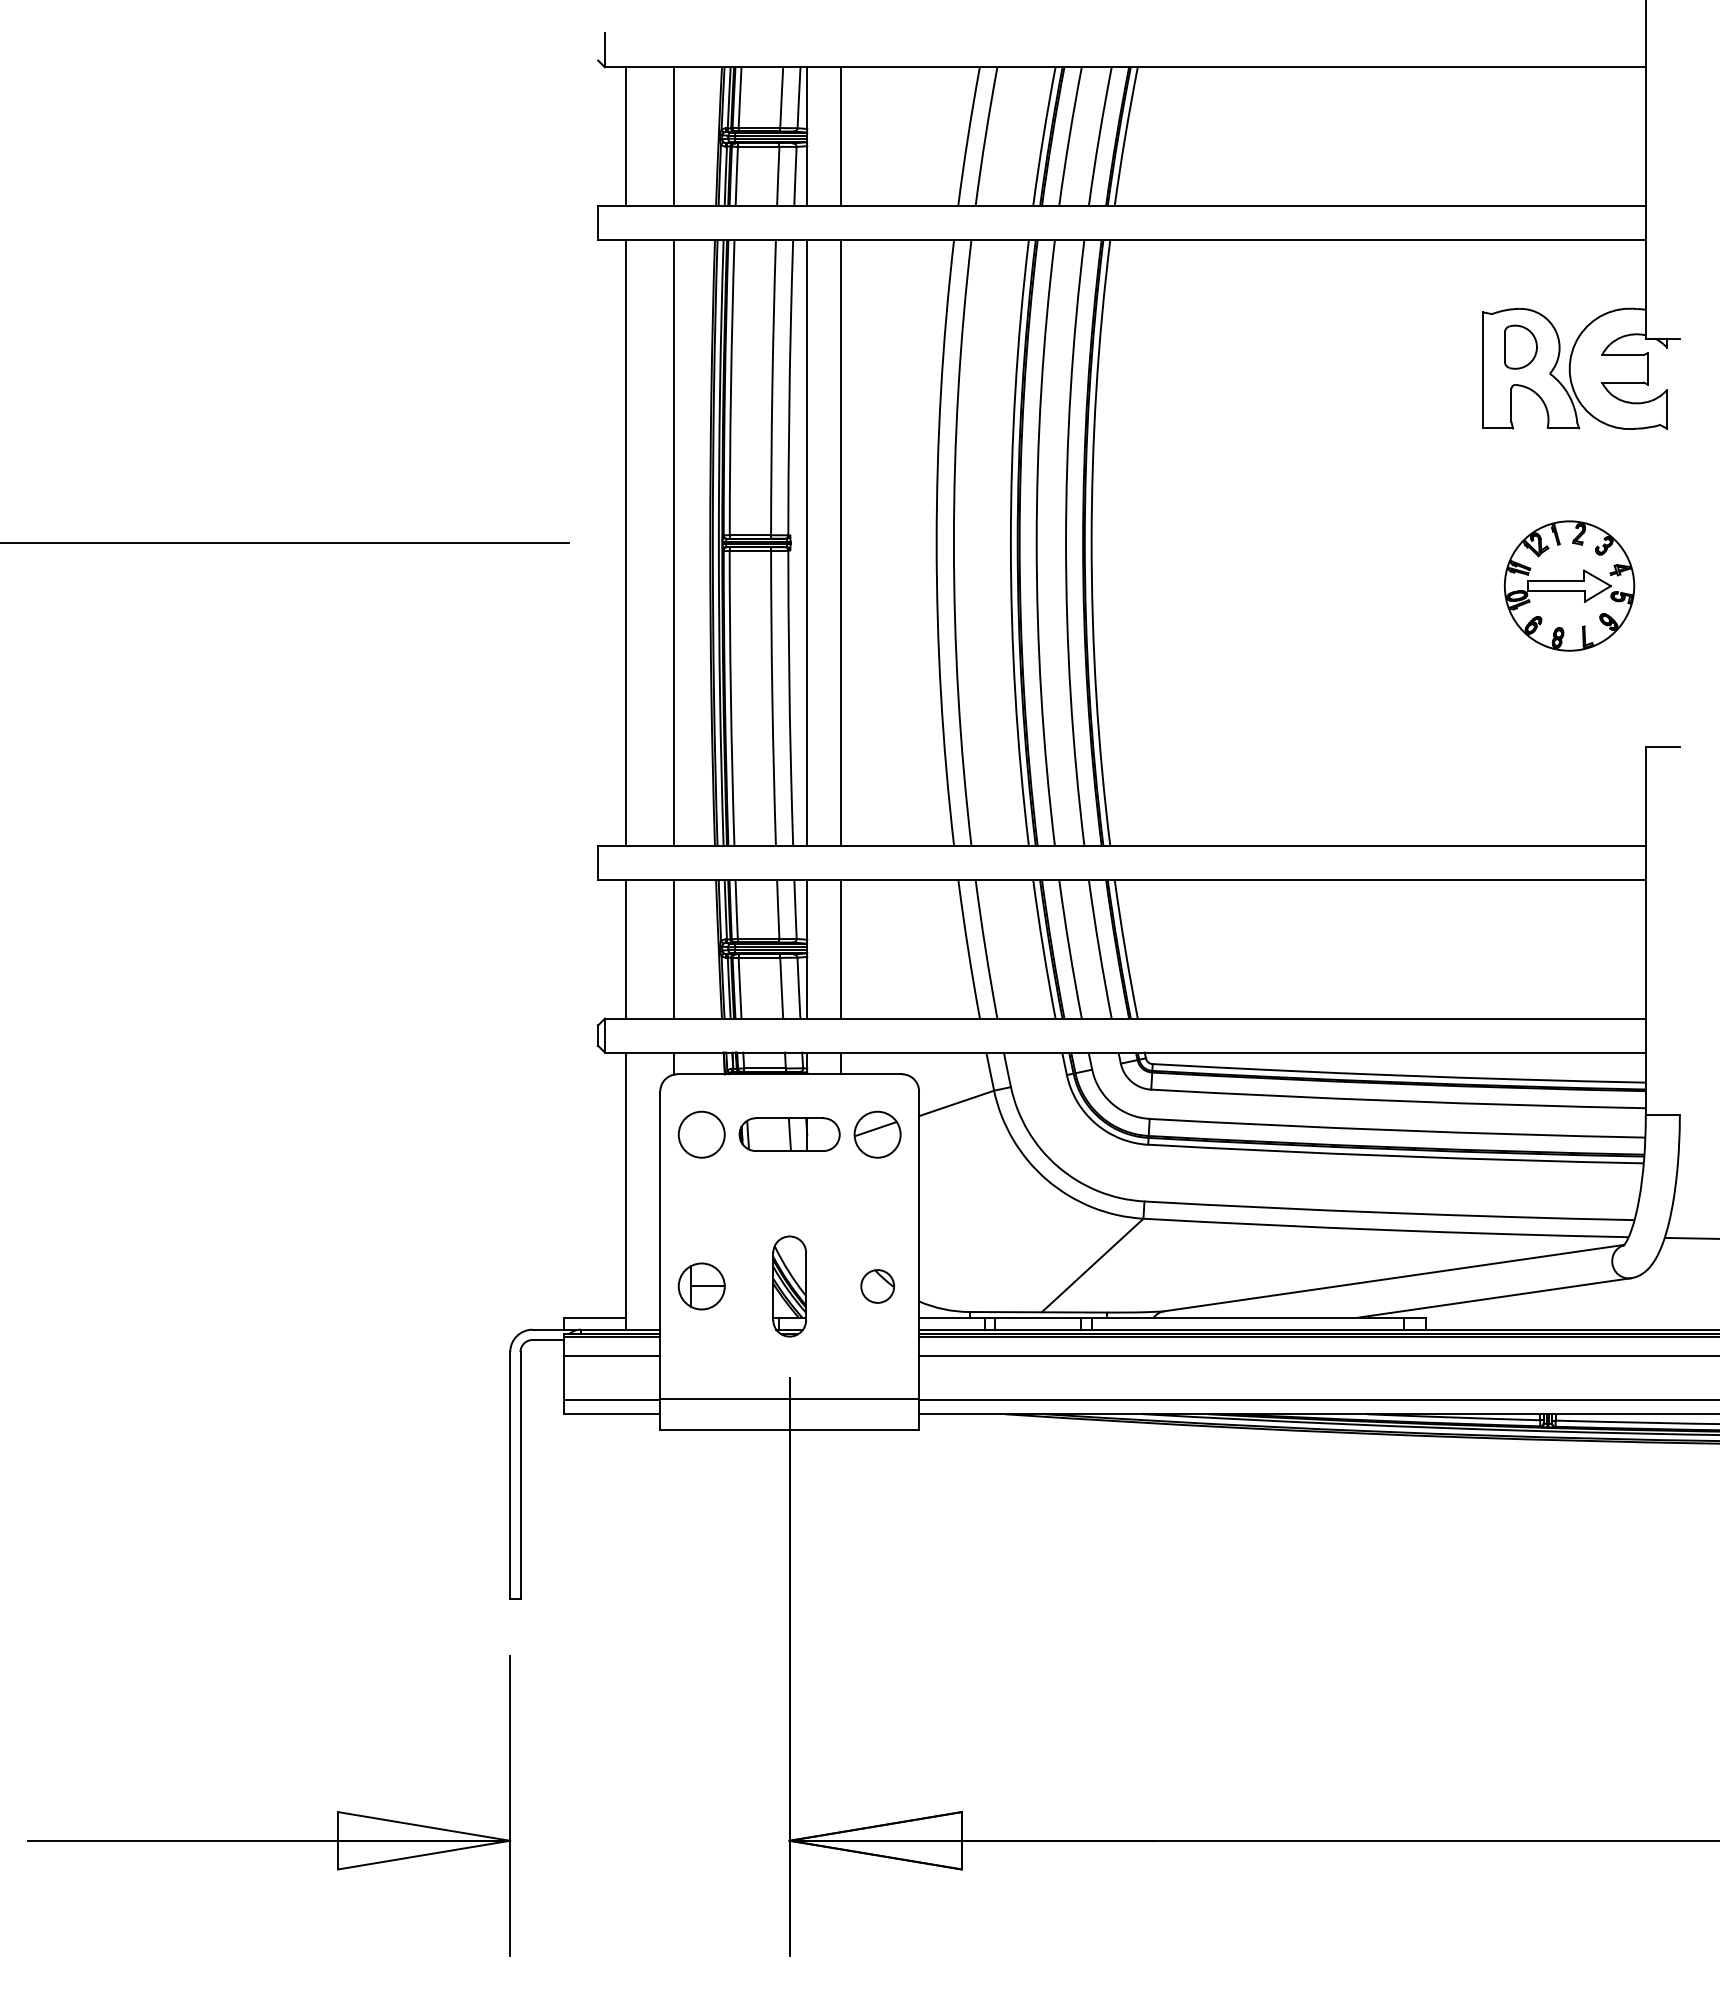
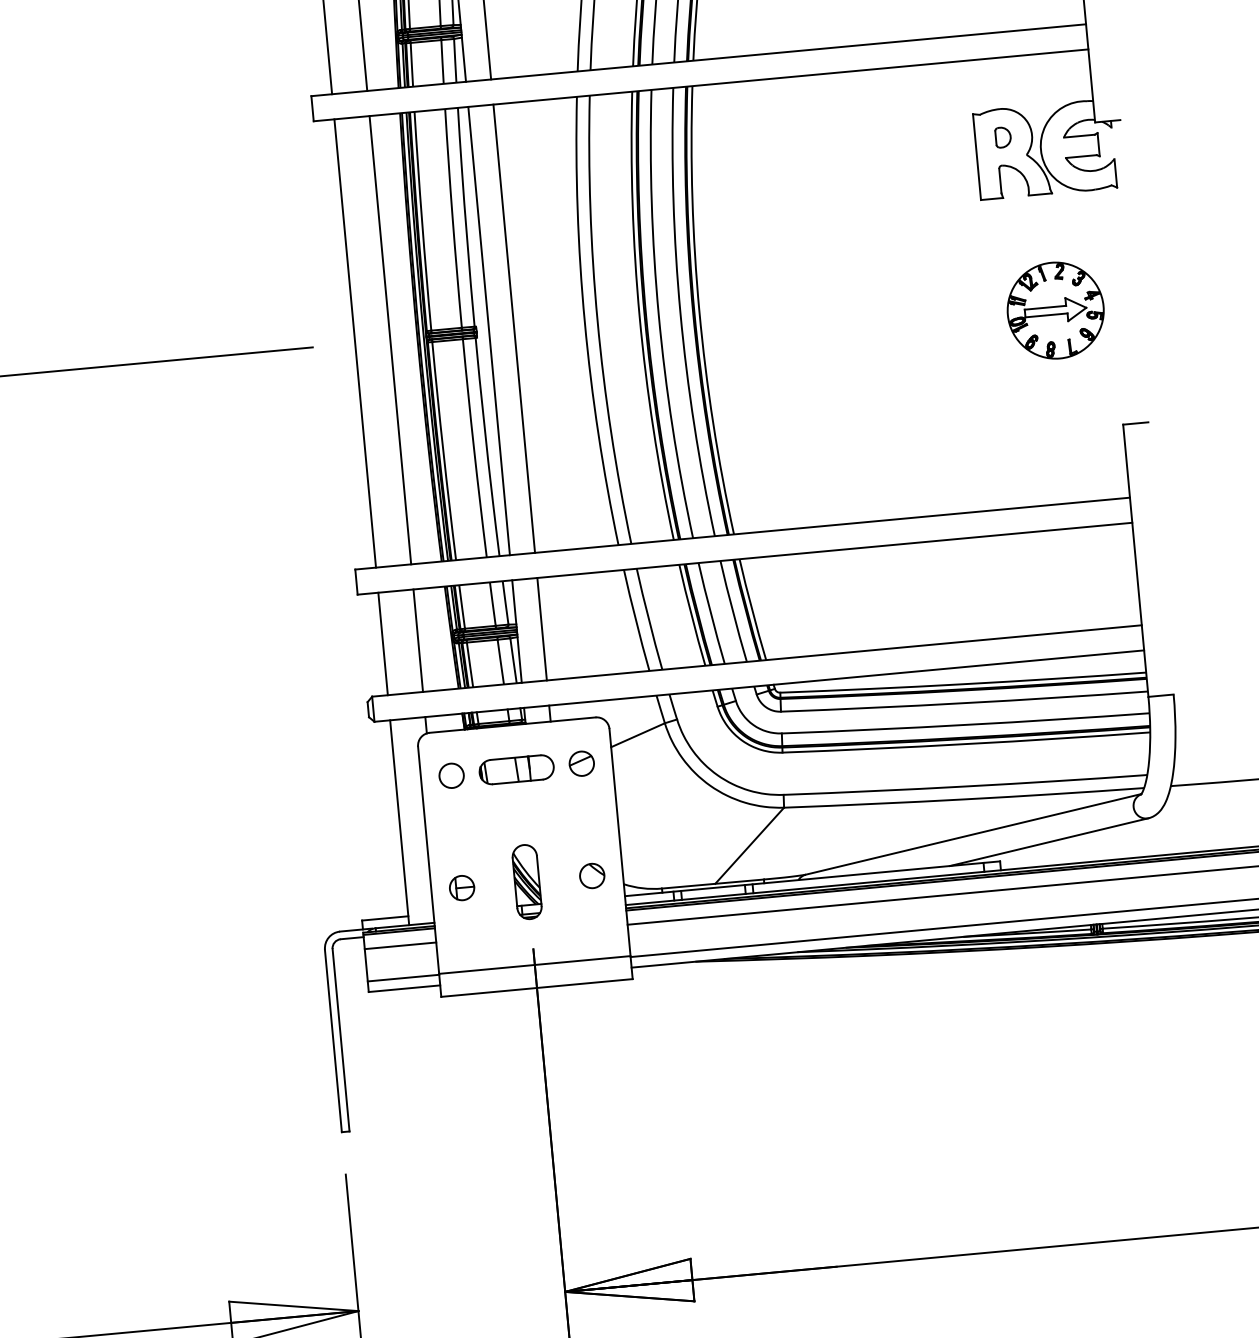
part: (1520, 347) -> (1003, 137), size x0.62
circle: (701, 1134) -> (451, 775), size x0.71
part: (877, 1134) -> (581, 763), size x0.71
part: (701, 1286) -> (461, 888), size x0.71

